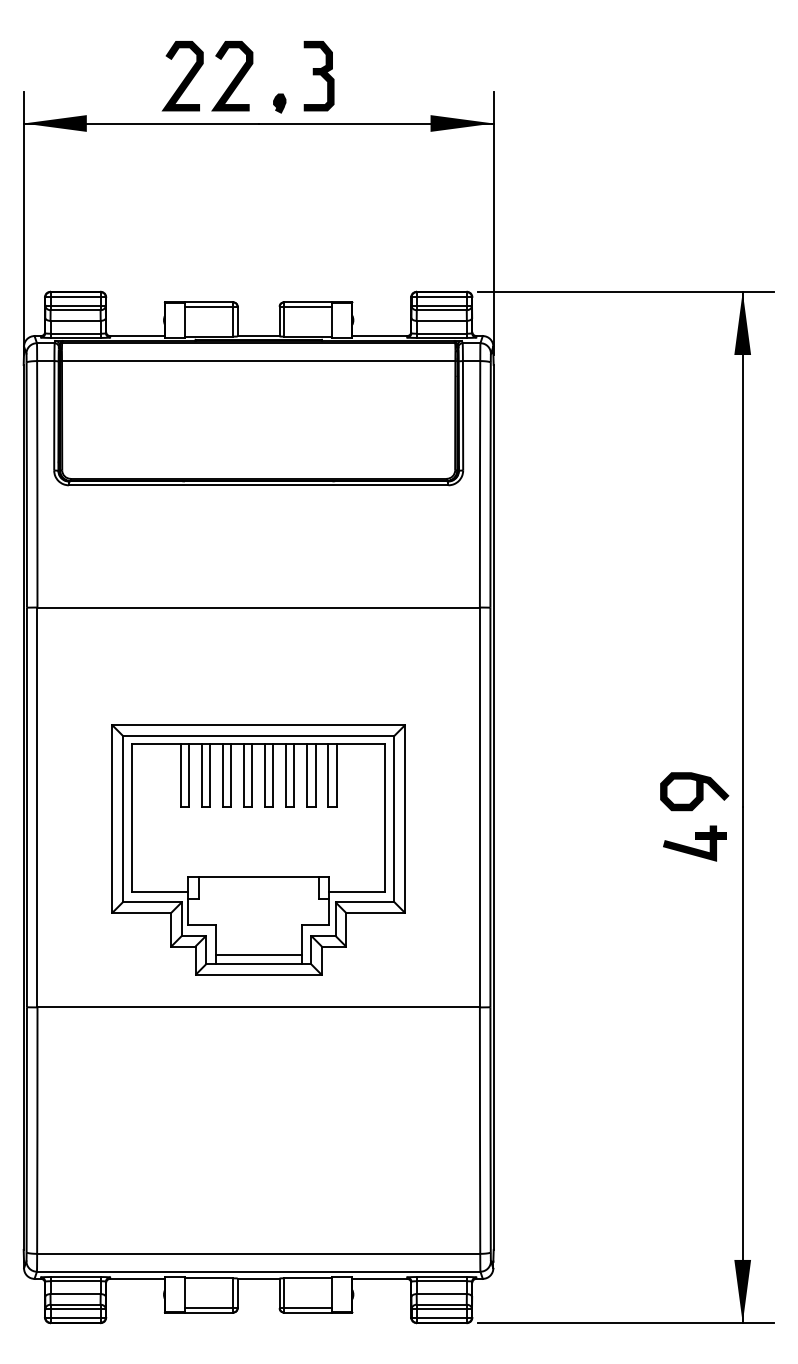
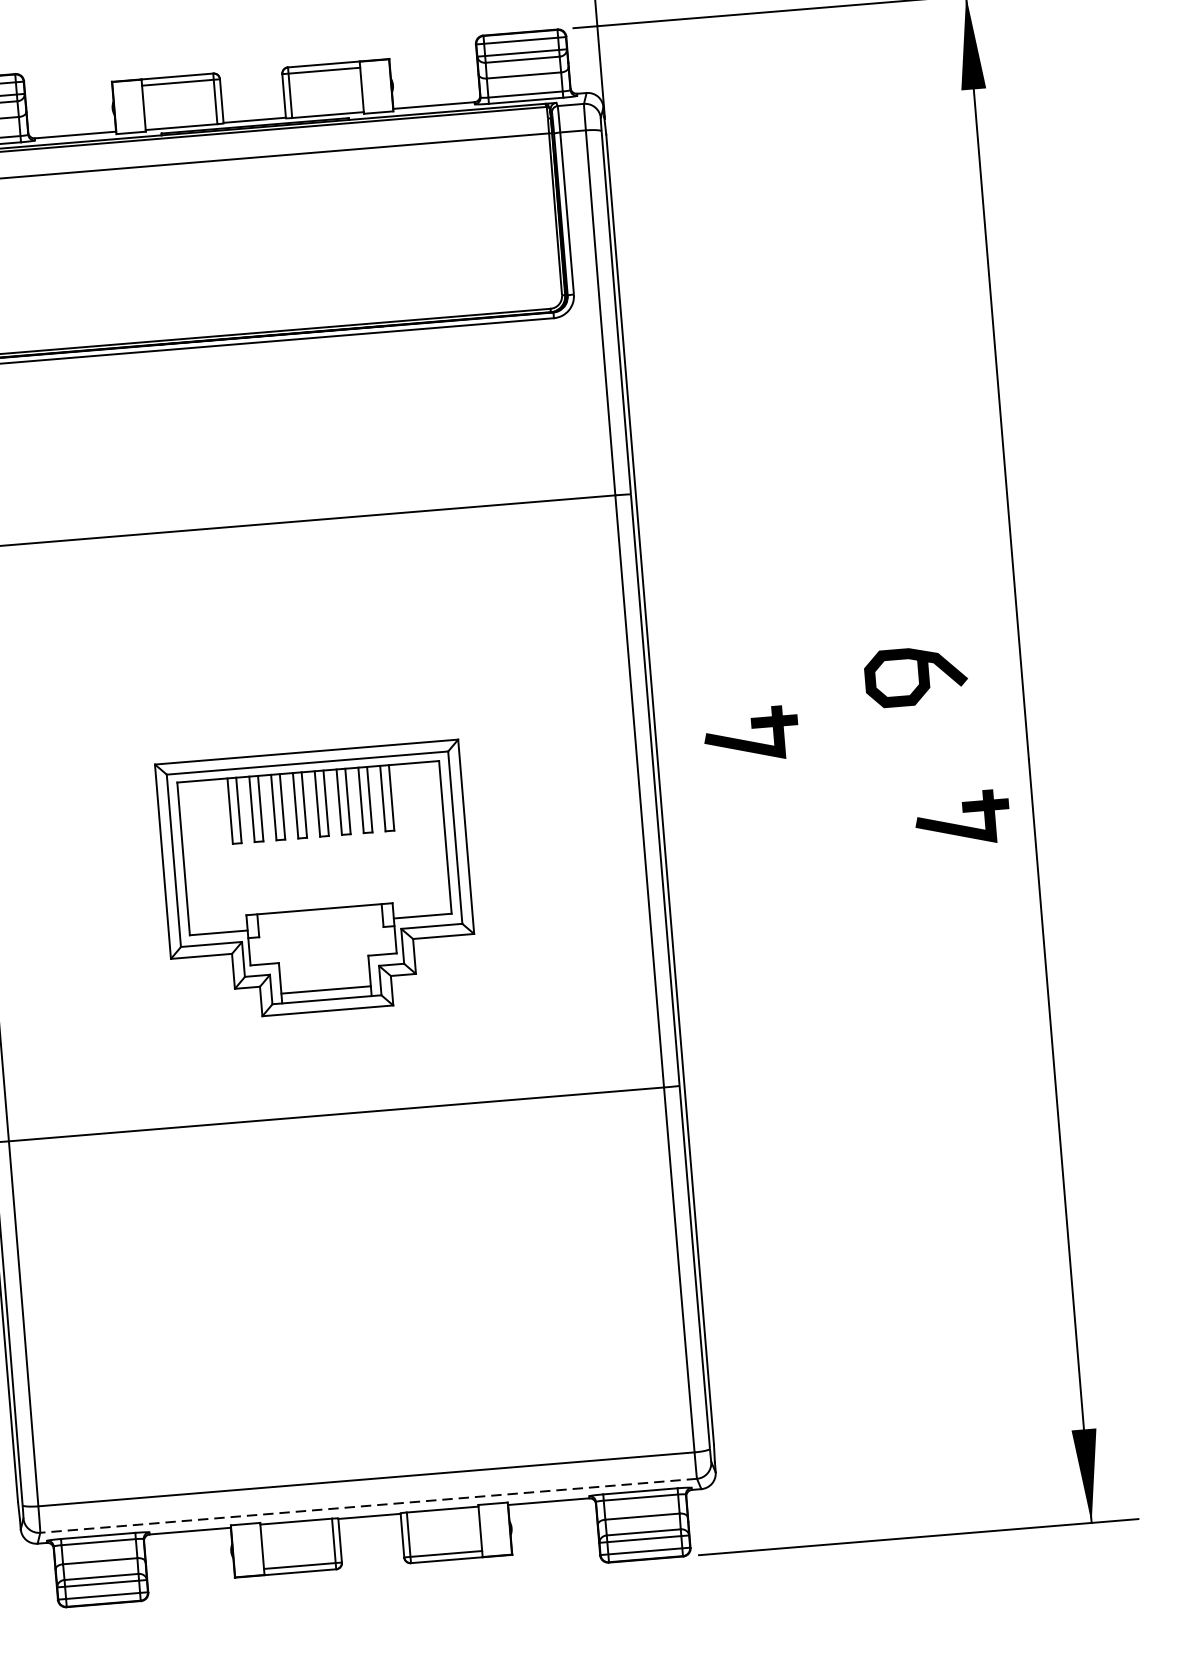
part: (557, 775) -> (750, 734), added
curve: (696, 791) -> (918, 676), moved
part: (258, 849) -> (316, 880), size x0.7
line: (258, 1271) -> (368, 1505), solid -> dashed

